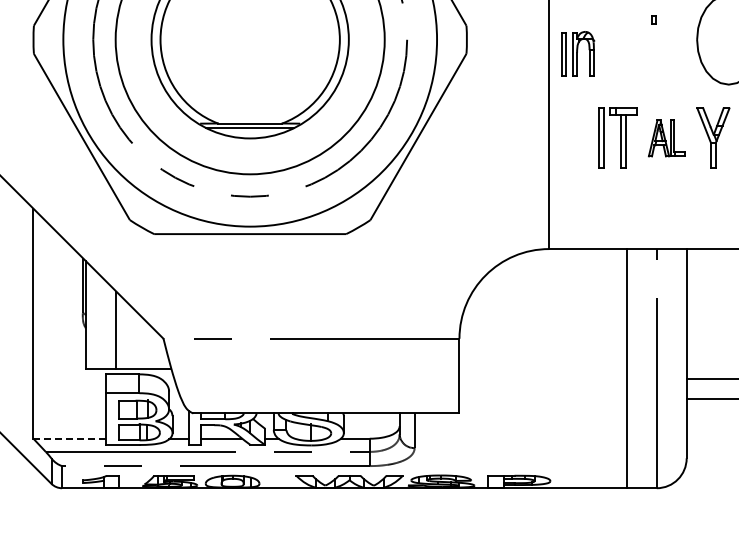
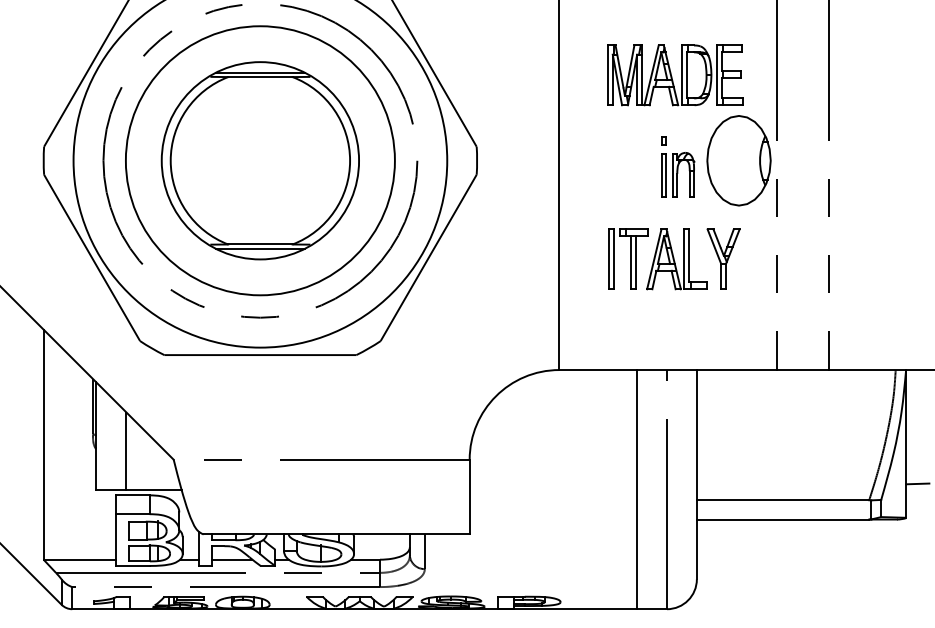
part: (578, 53) -> (678, 174), moved
part: (666, 138) -> (676, 259), size x1.67
line: (70, 438) -> (80, 559), dashed -> solid

